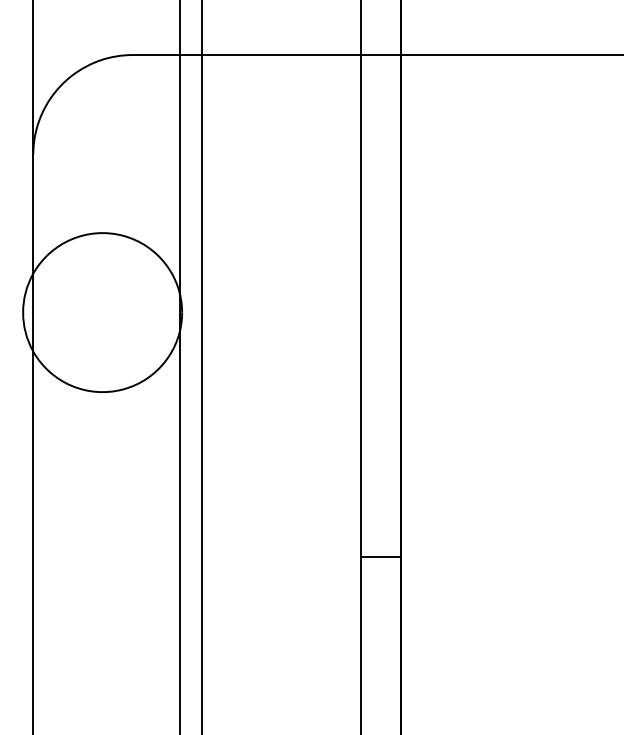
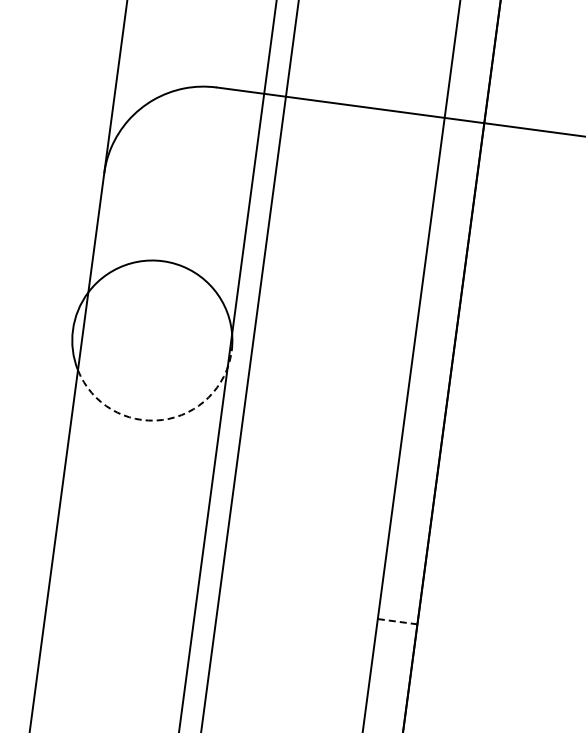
arc: (122, 389) -> (161, 419), solid -> dashed
line: (381, 557) -> (398, 622), solid -> dashed

